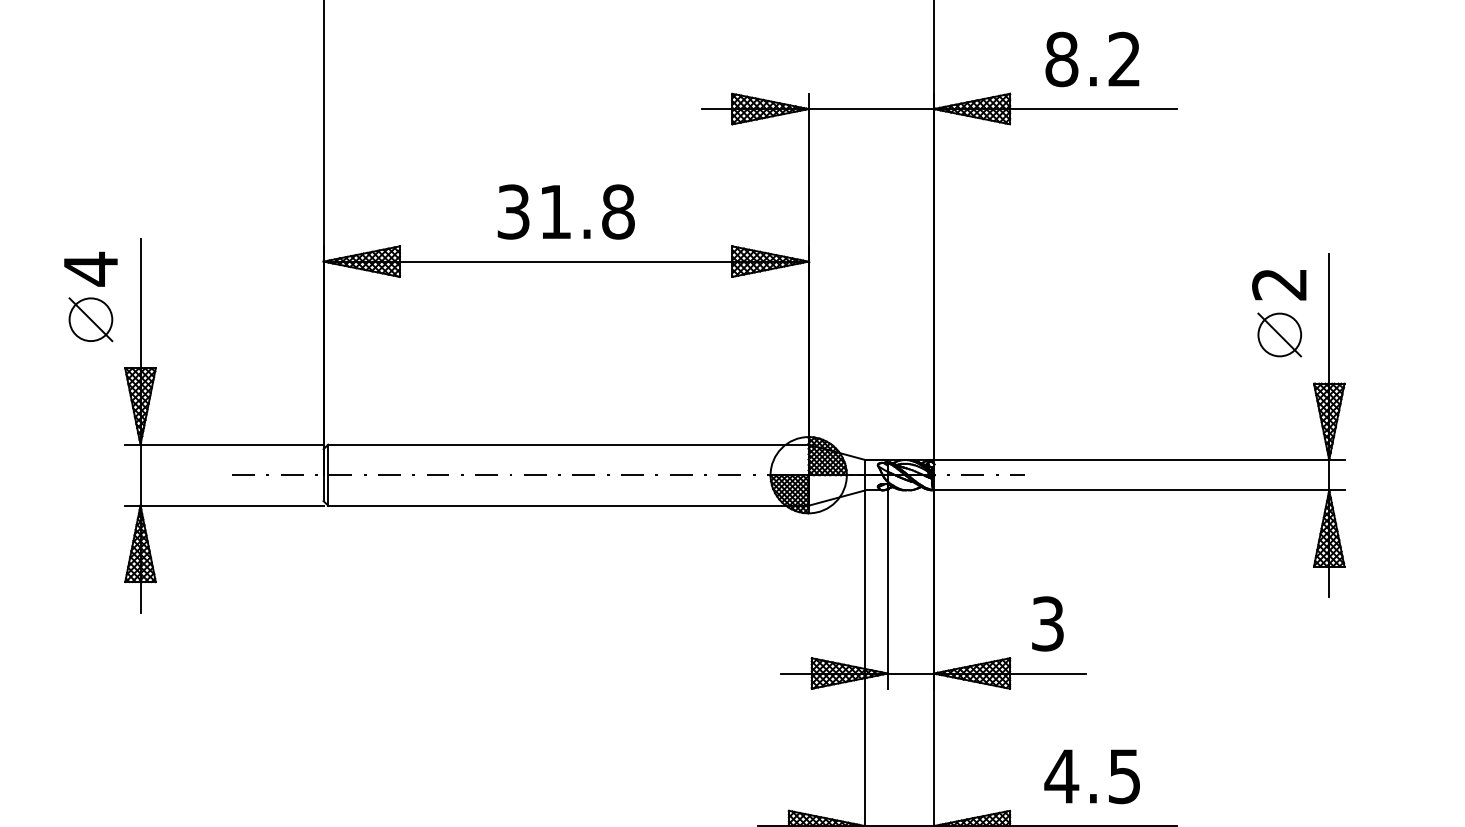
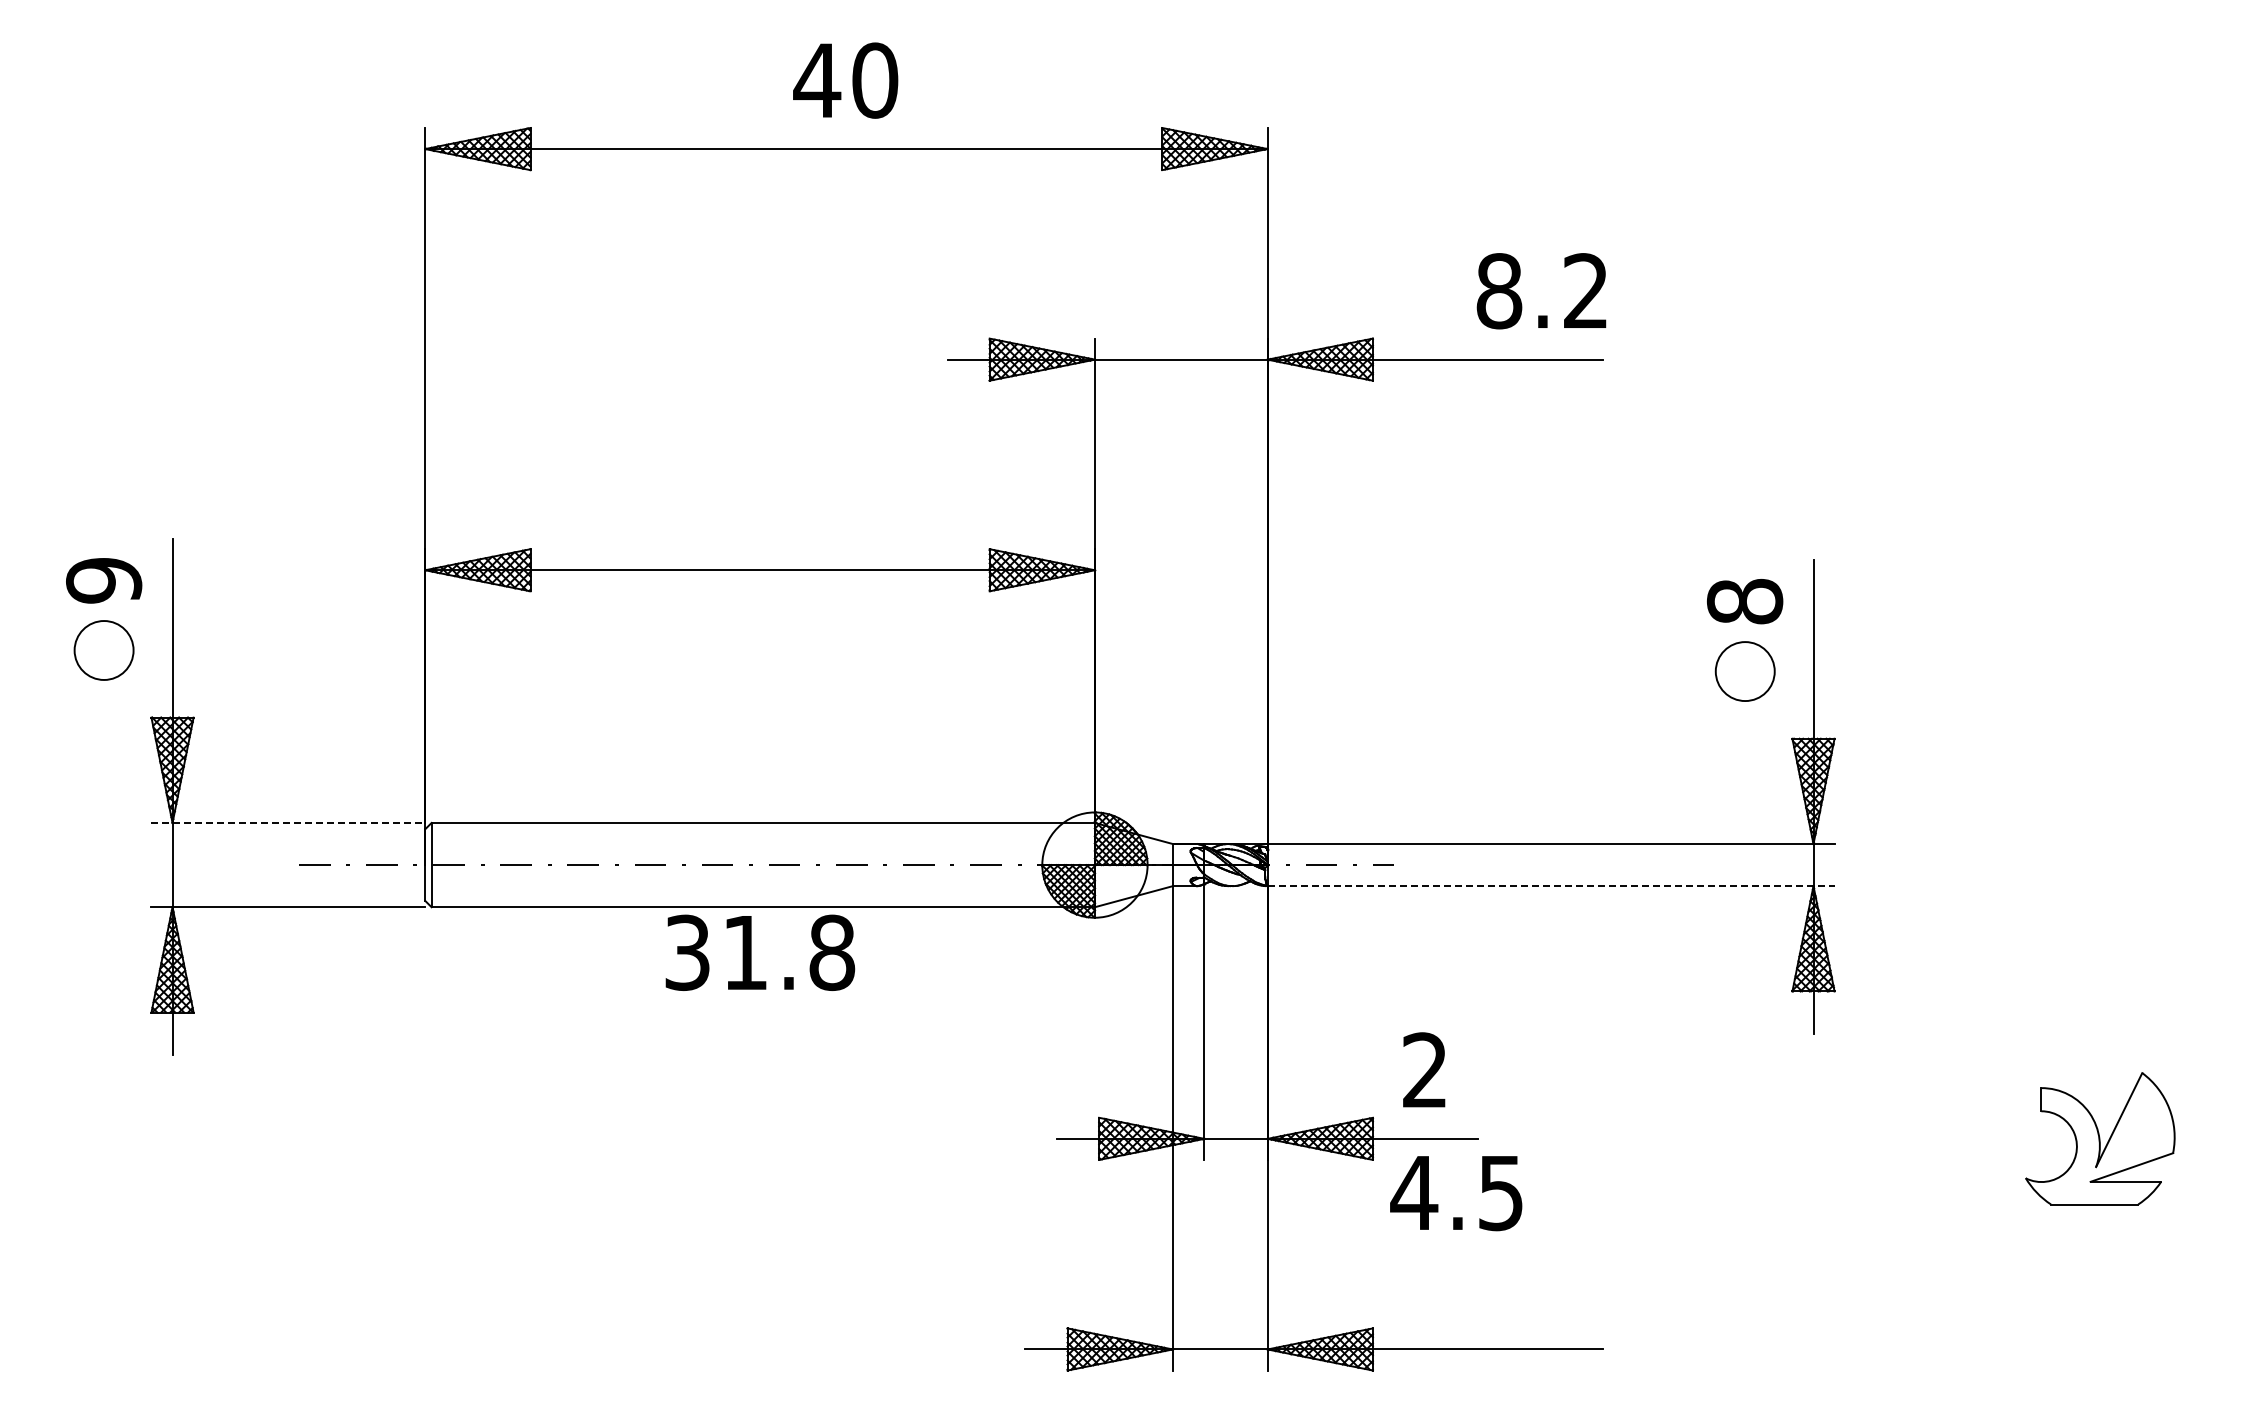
text: (1092, 59) -> (1541, 291), moved
text: (566, 211) -> (760, 952), moved
text: (91, 269) -> (104, 580), 4 -> 9
text: (1279, 284) -> (1744, 601), 2 -> 8
line: (90, 319) -> (103, 650), removed
line: (1279, 334) -> (1744, 671), removed
line: (224, 444) -> (288, 822), solid -> dashed
line: (1139, 490) -> (1551, 886), solid -> dashed
text: (1047, 624) -> (1424, 1070), 3 -> 2
text: (1092, 776) -> (1456, 1193), moved

